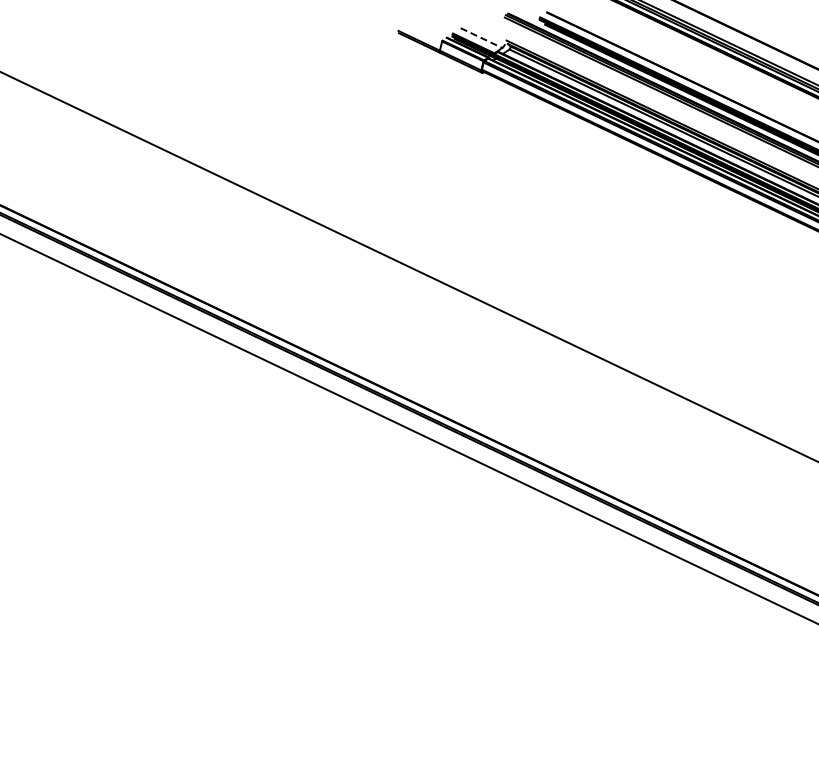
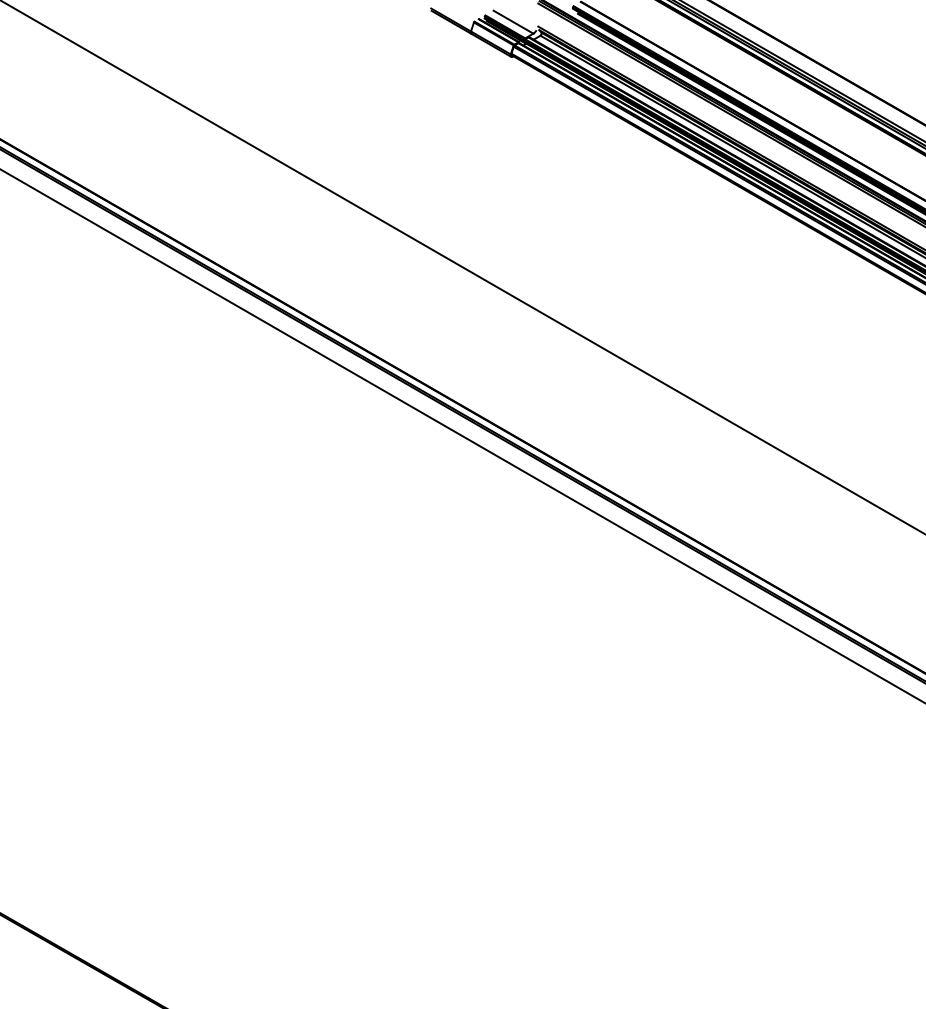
line: (481, 38) -> (513, 22), dashed -> solid

